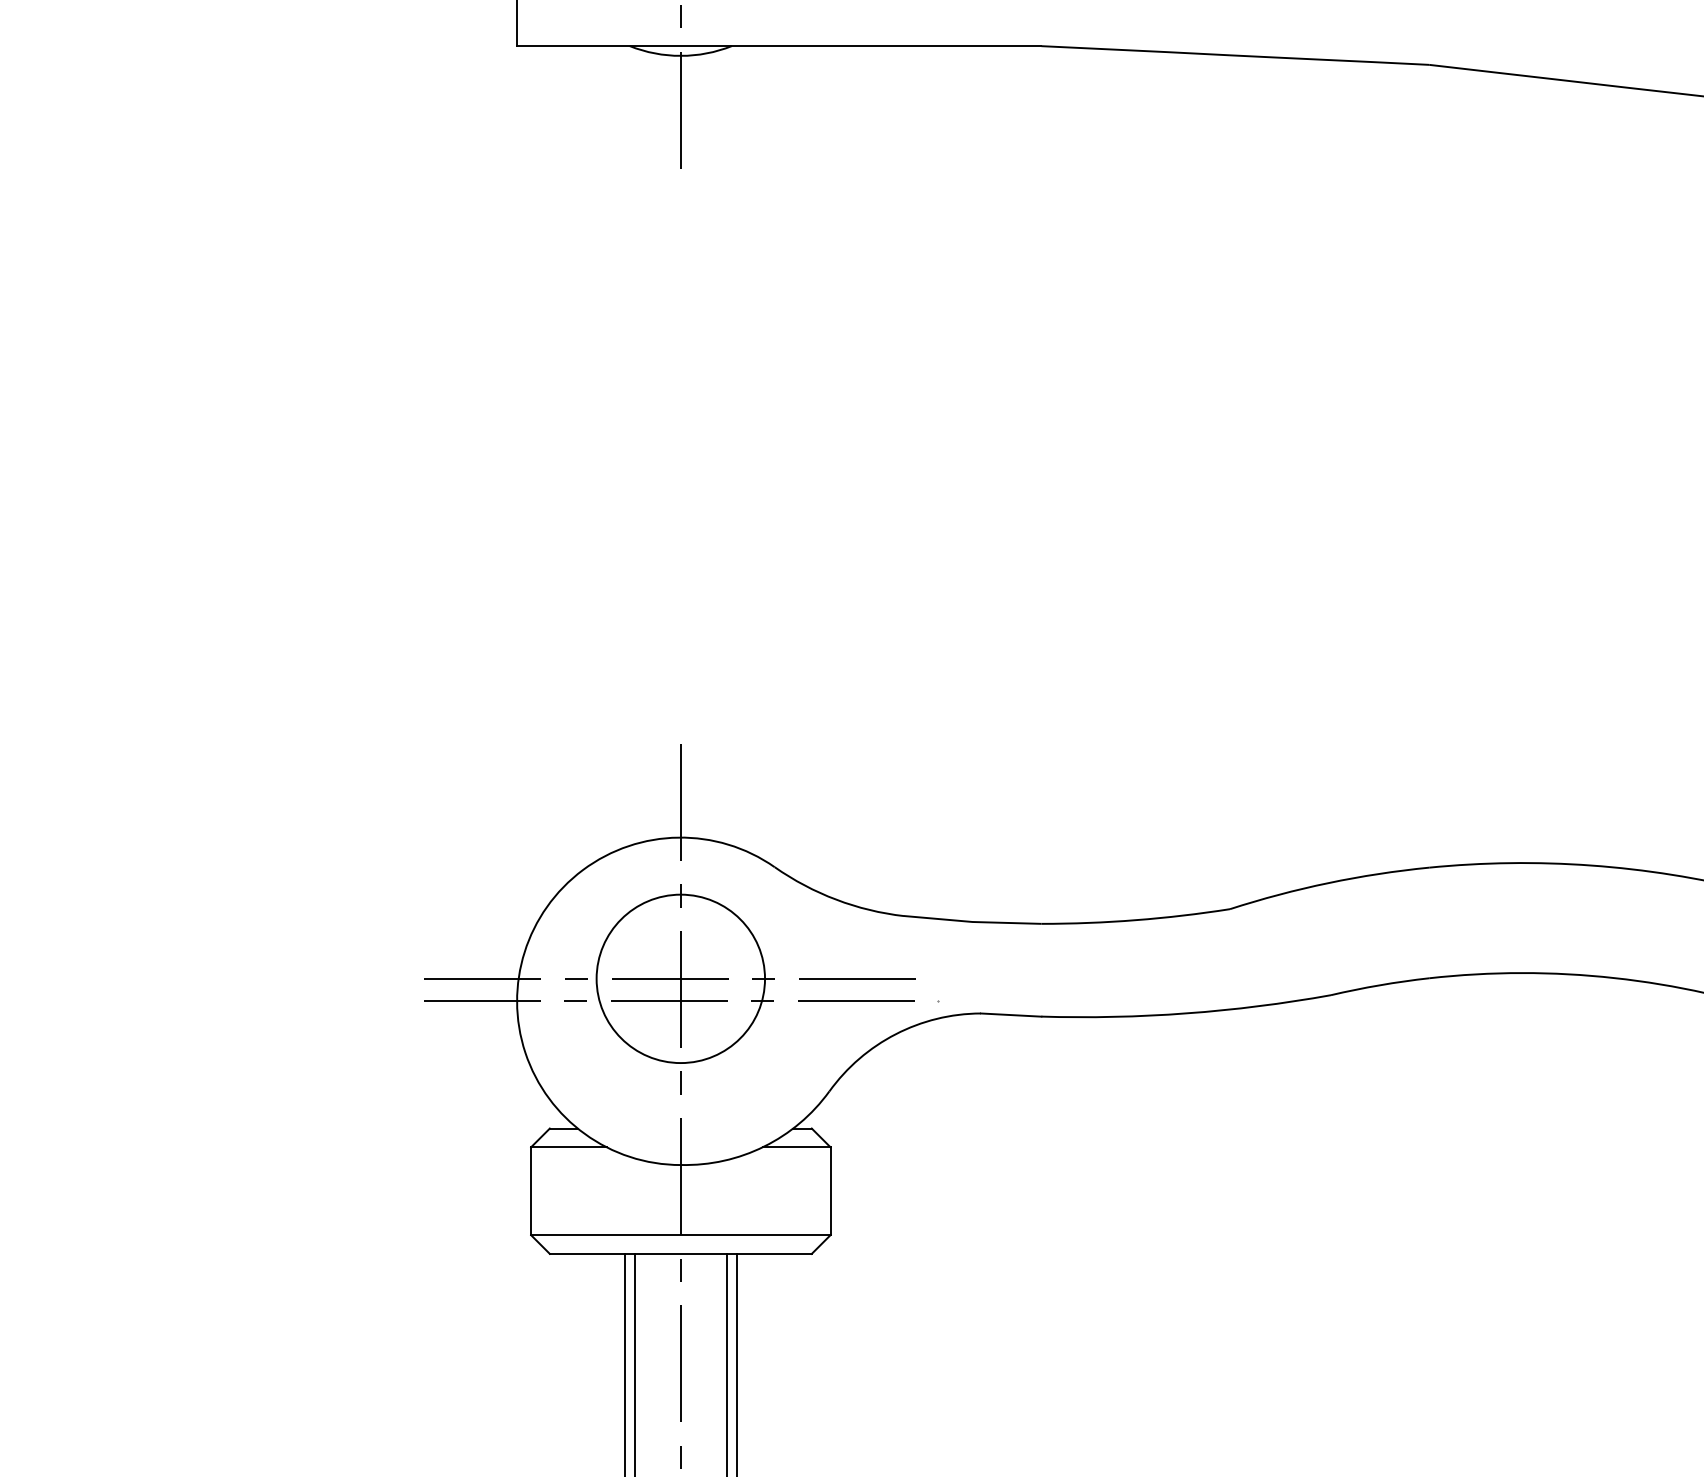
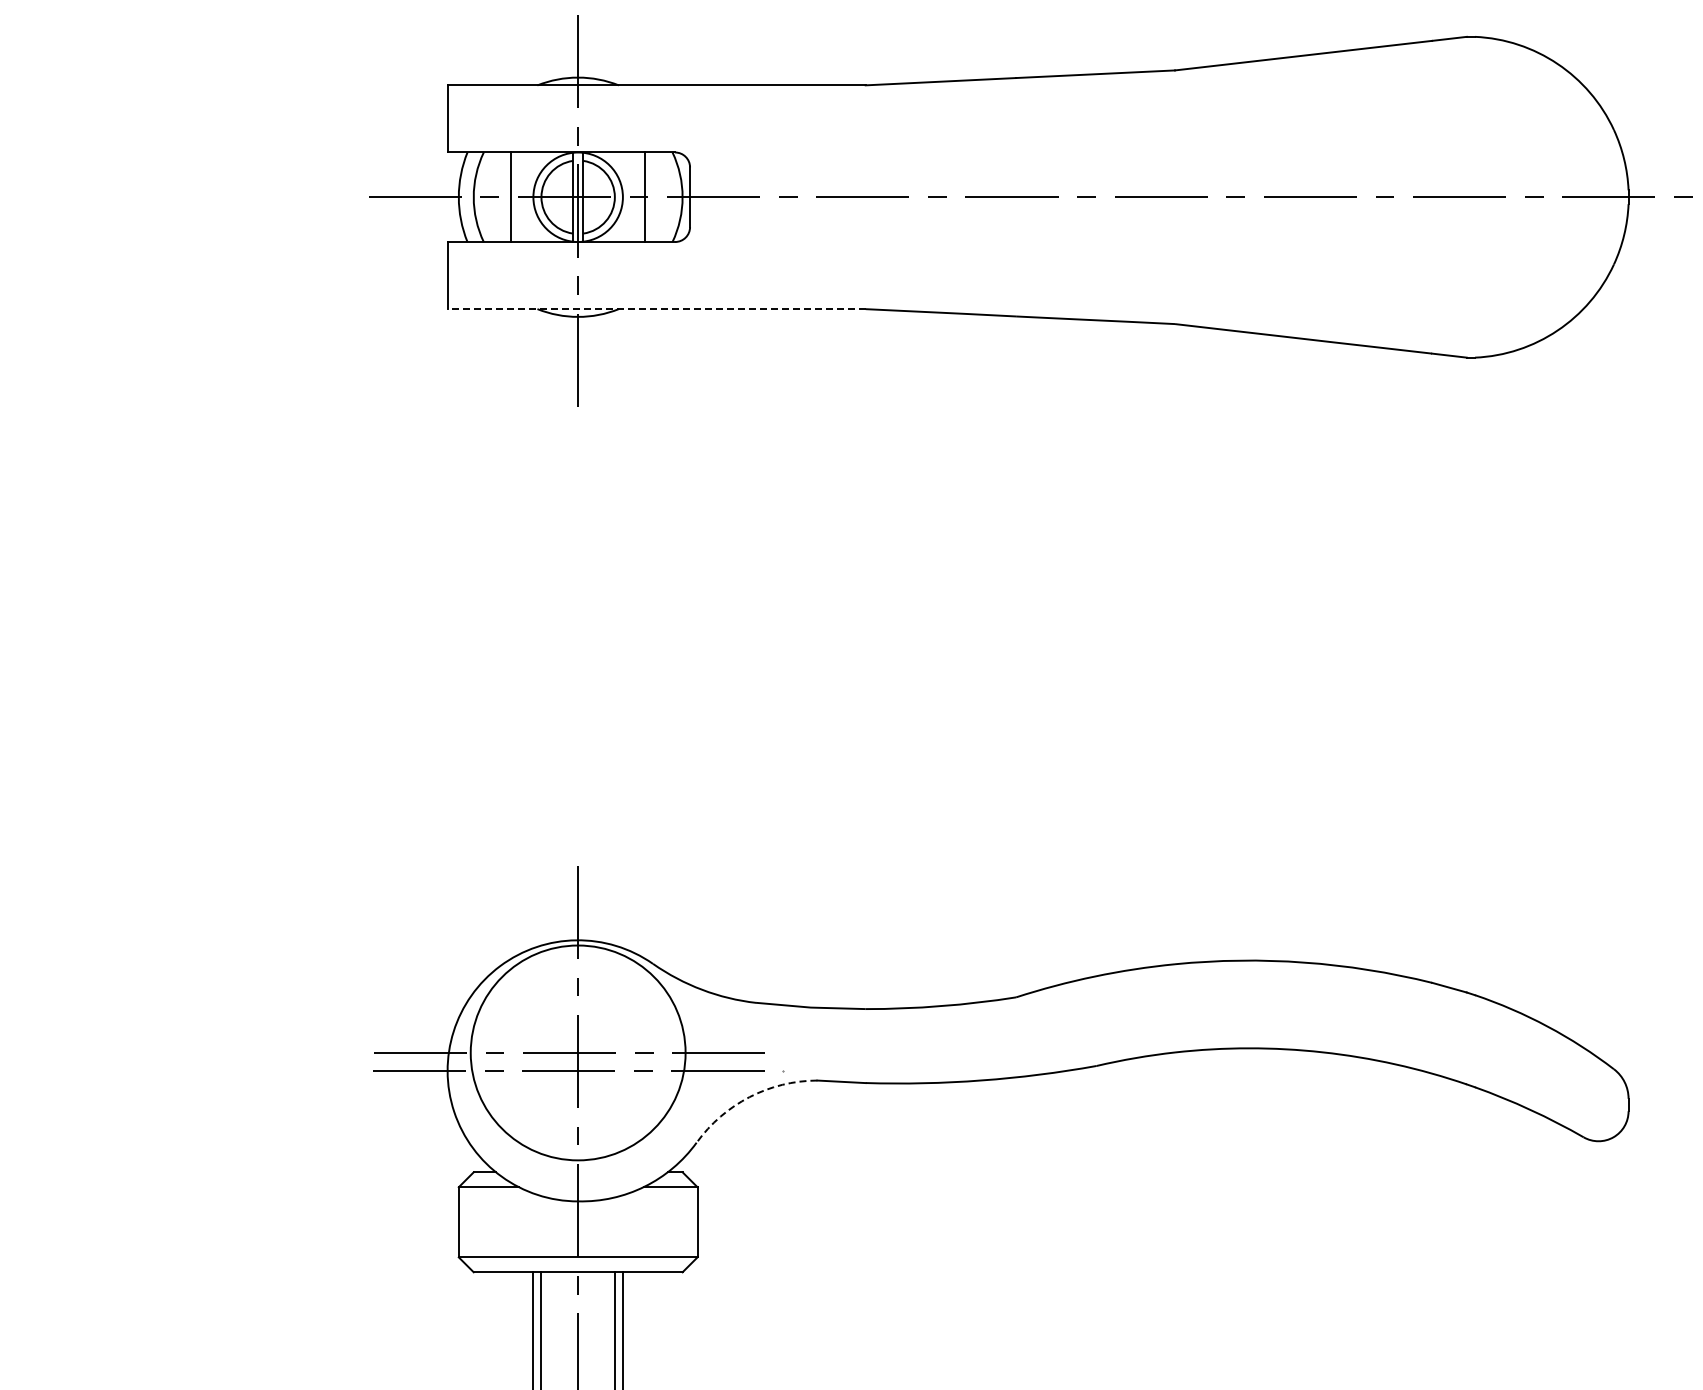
line: (779, 46) -> (656, 309), solid -> dashed
circle: (681, 978) -> (578, 1052), size x1.6
arc: (895, 1034) -> (749, 1097), solid -> dashed

